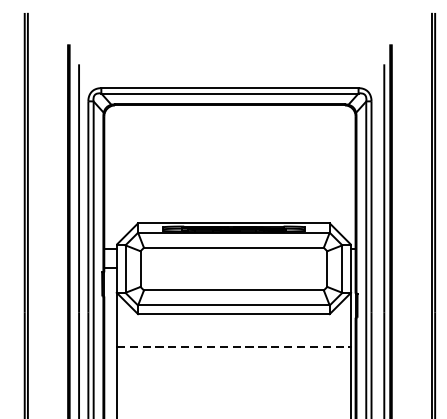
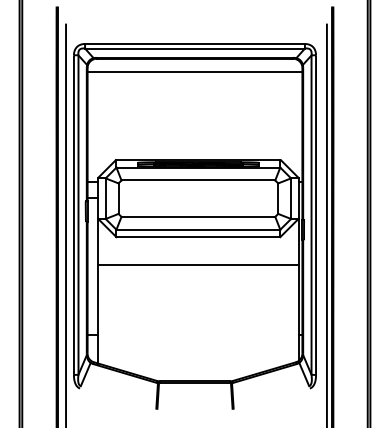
line: (229, 121) -> (194, 72), added
line: (234, 346) -> (198, 264), dashed -> solid

